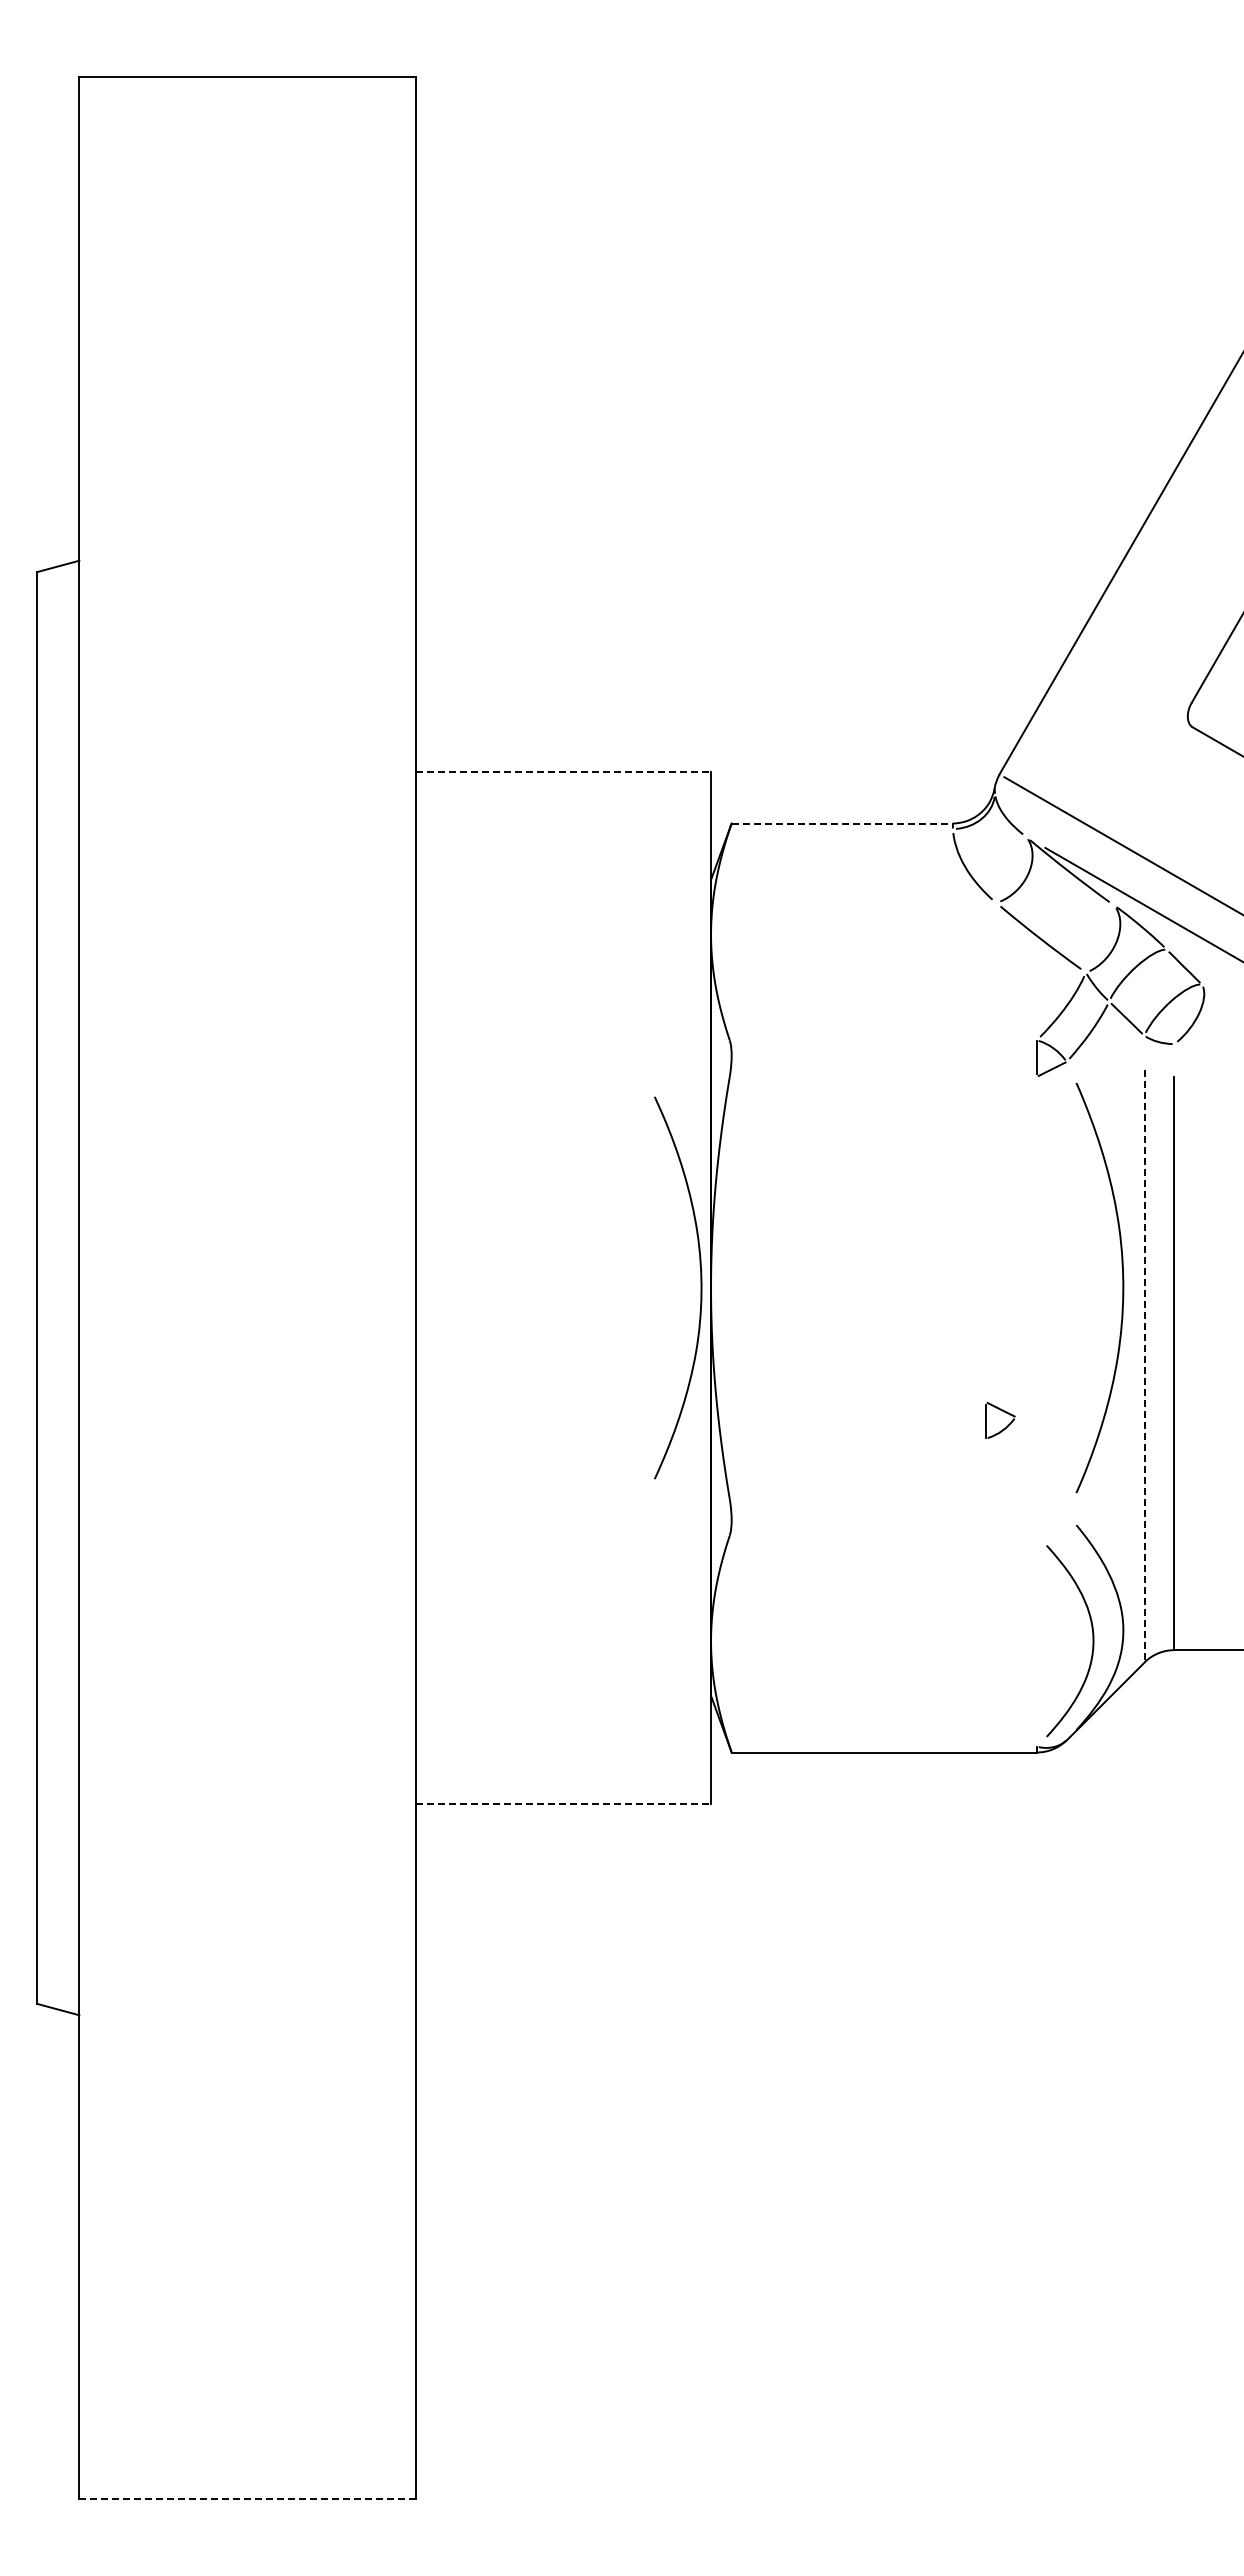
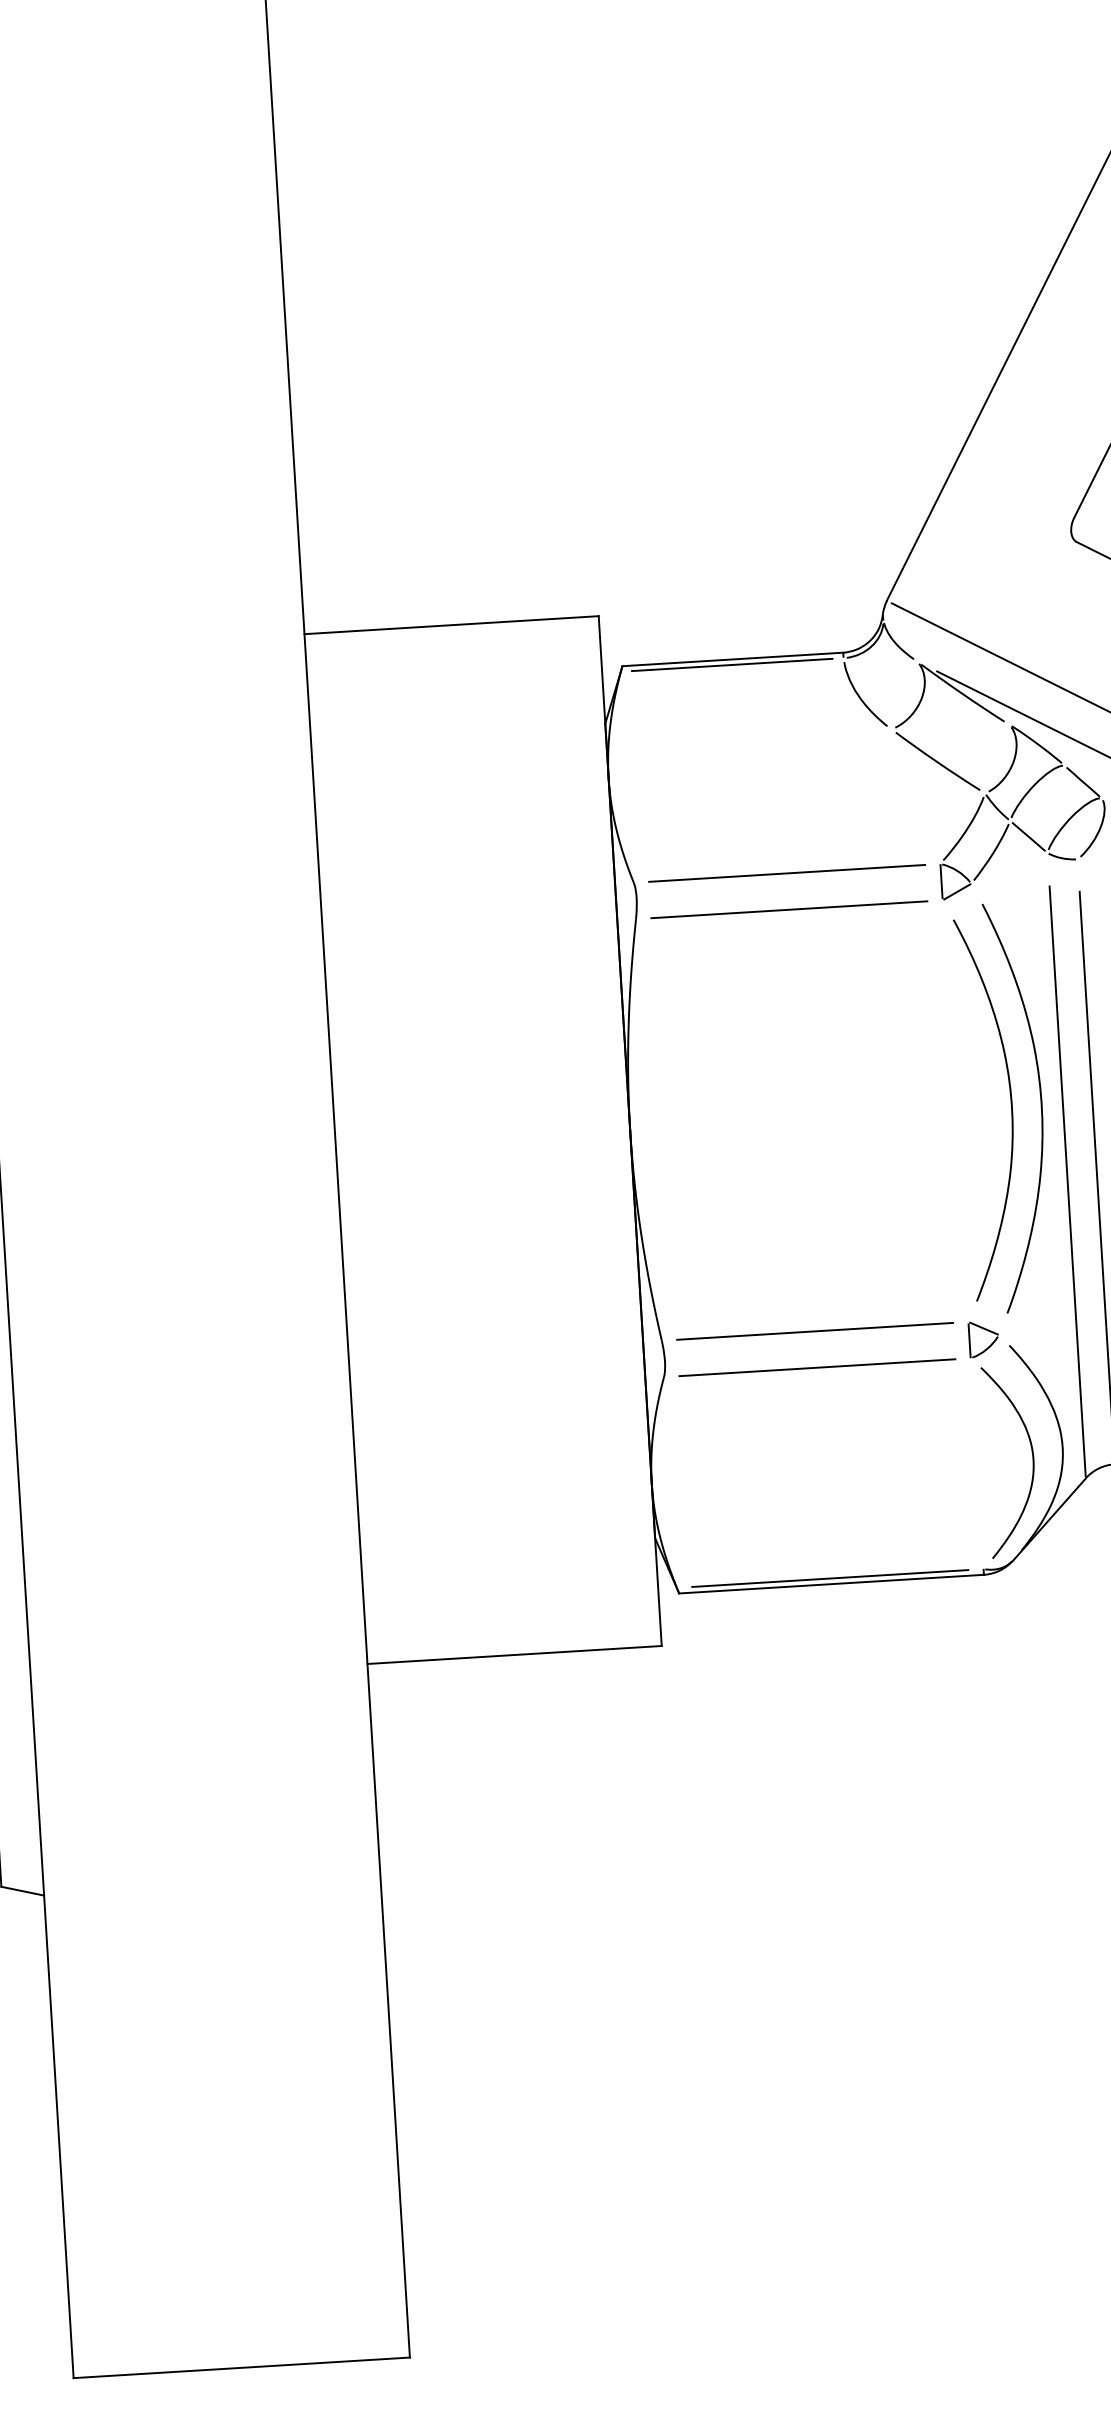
line: (564, 772) -> (452, 625), dashed -> solid
line: (842, 823) -> (733, 659), dashed -> solid
line: (840, 828) -> (731, 664), added
line: (883, 1039) -> (787, 872), added
line: (883, 1076) -> (789, 909), added
curve: (700, 1287) -> (1010, 1107), moved
line: (1144, 1364) -> (1067, 1180), dashed -> solid
part: (1000, 1420) -> (984, 1339), moved
line: (883, 1499) -> (815, 1331), added
line: (883, 1535) -> (817, 1367), added
line: (883, 1746) -> (830, 1578), added
line: (564, 1803) -> (515, 1654), dashed -> solid
line: (247, 2498) -> (241, 2367), dashed -> solid

